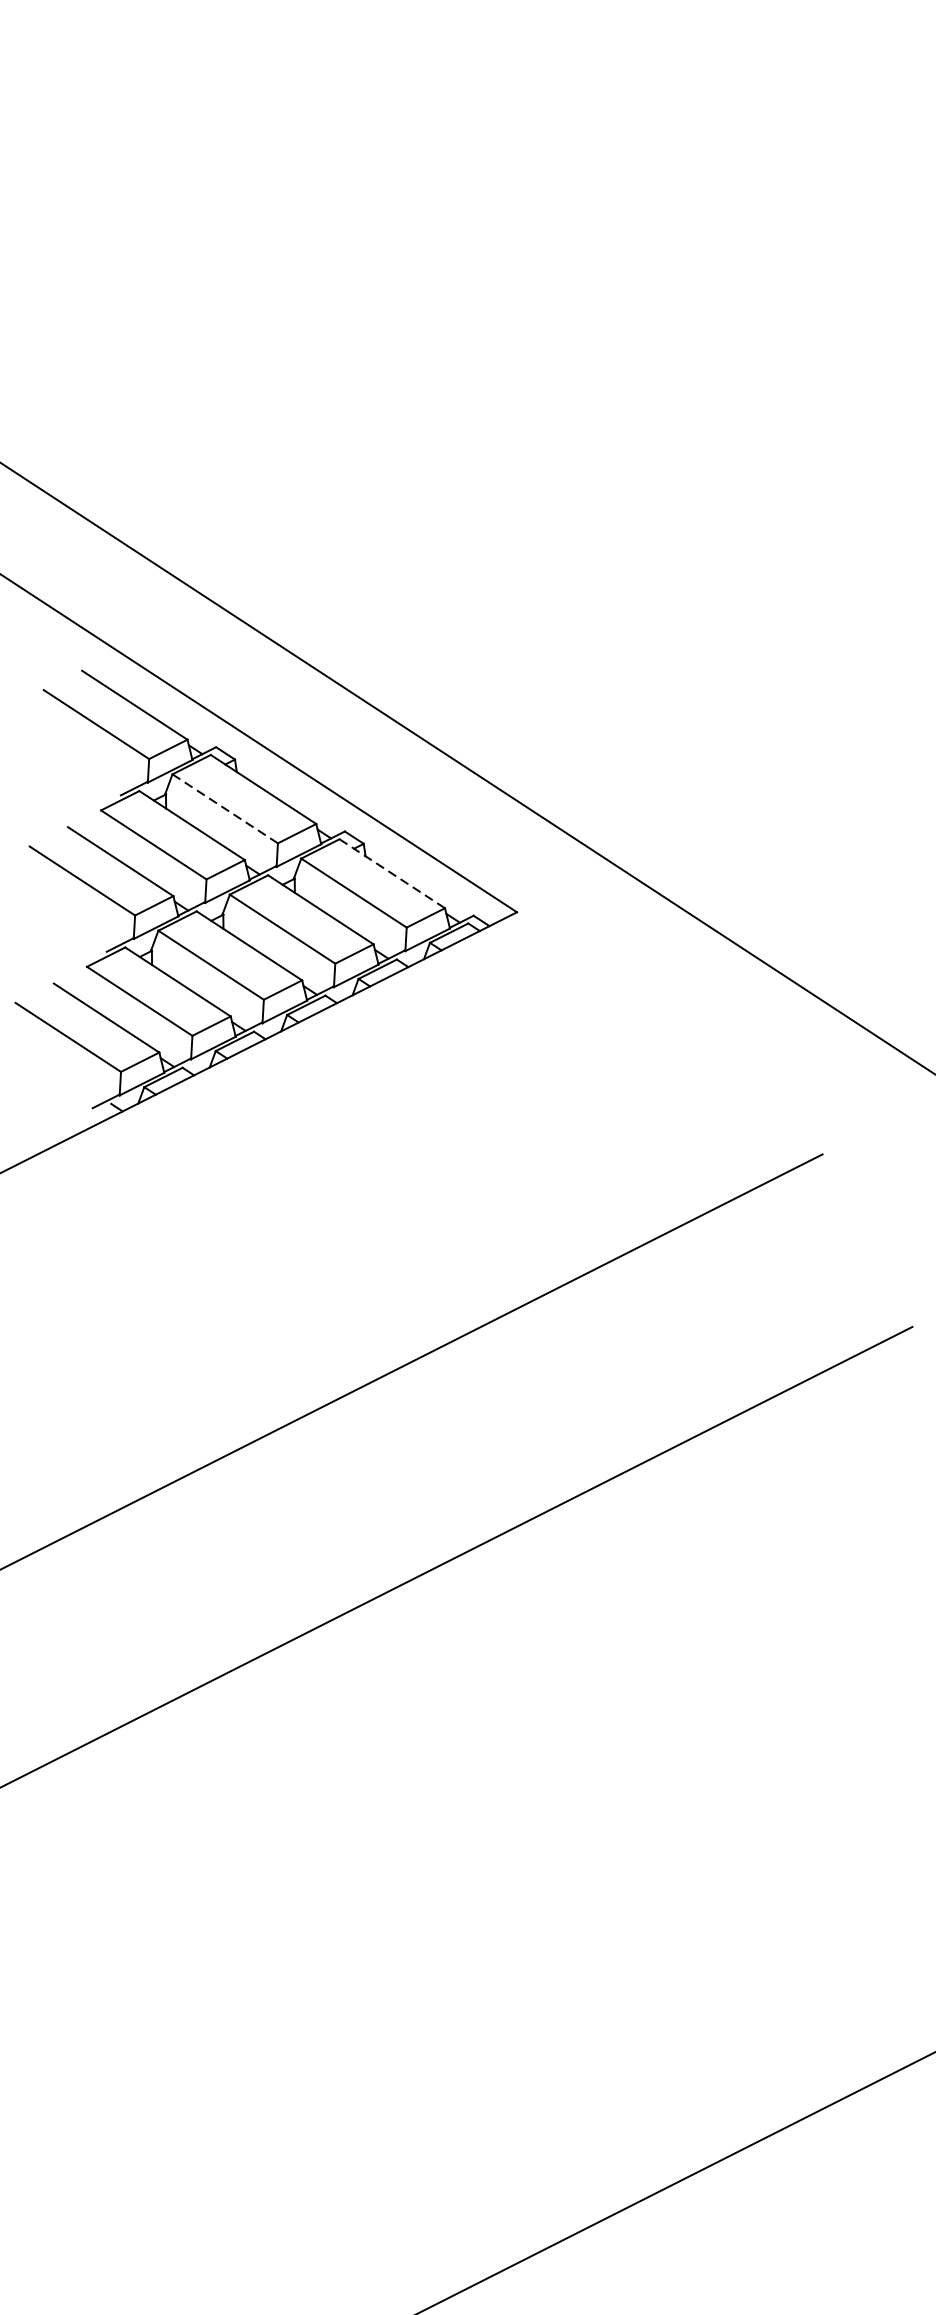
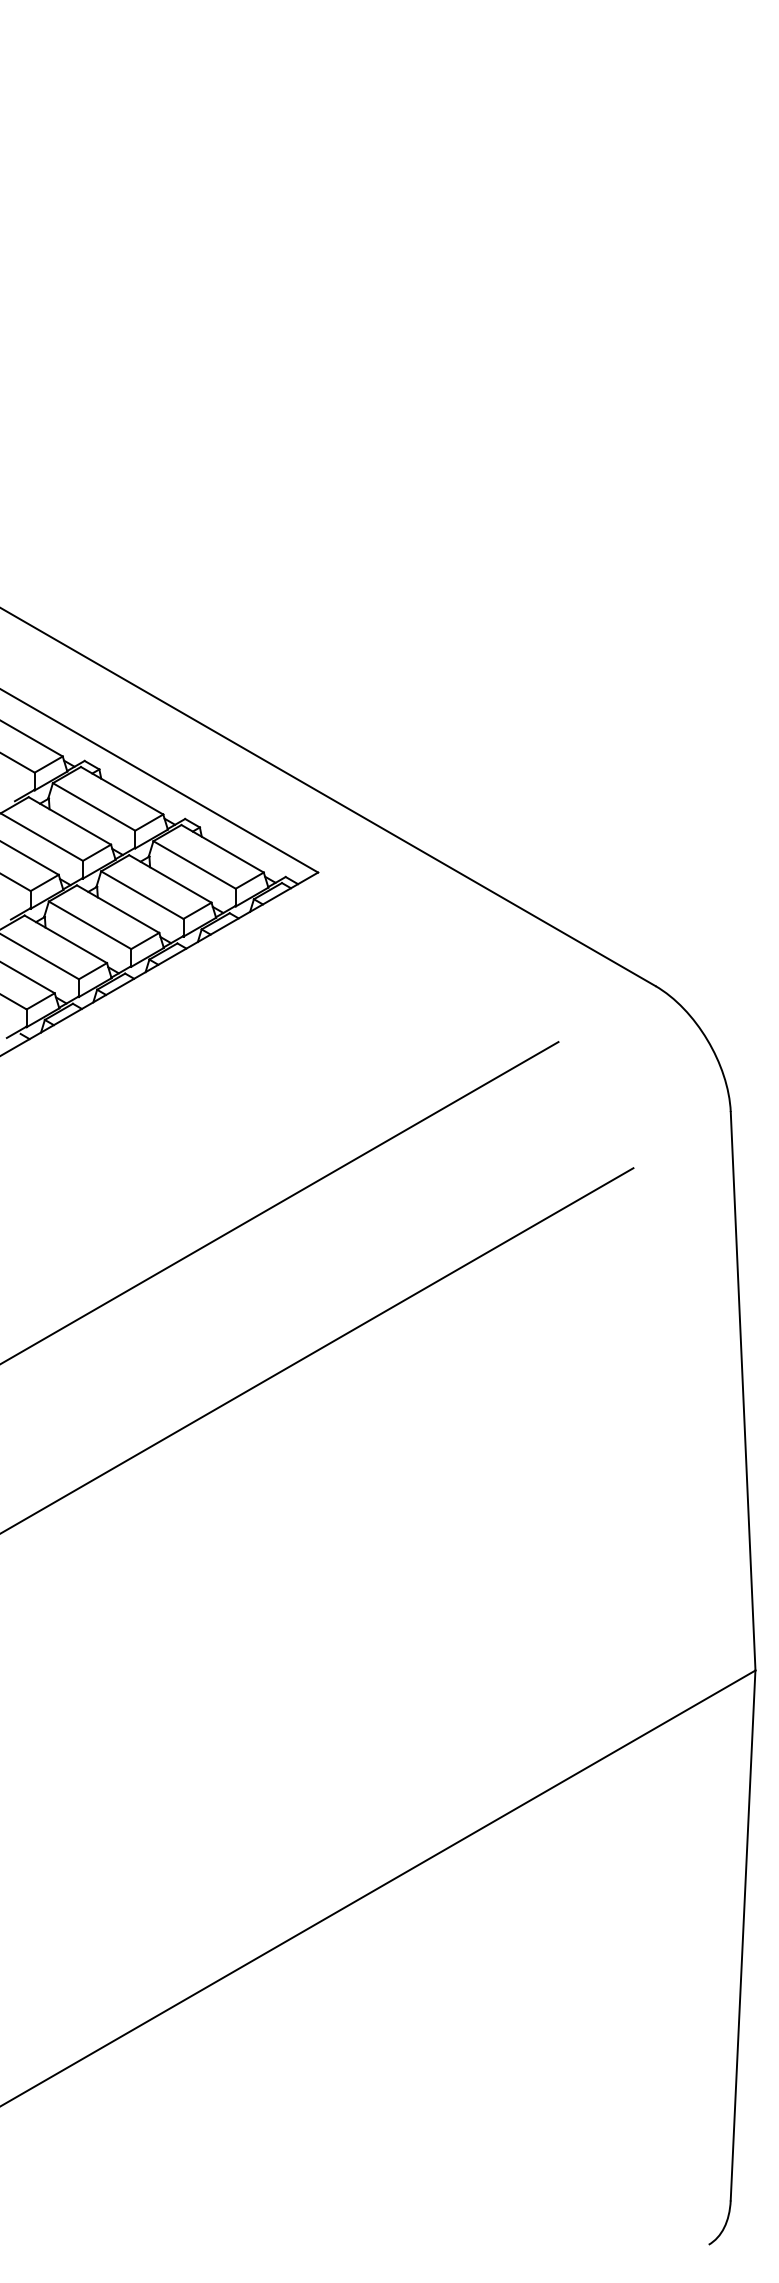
line: (225, 808) -> (94, 806), dashed -> solid
line: (392, 873) -> (222, 848), dashed -> solid

